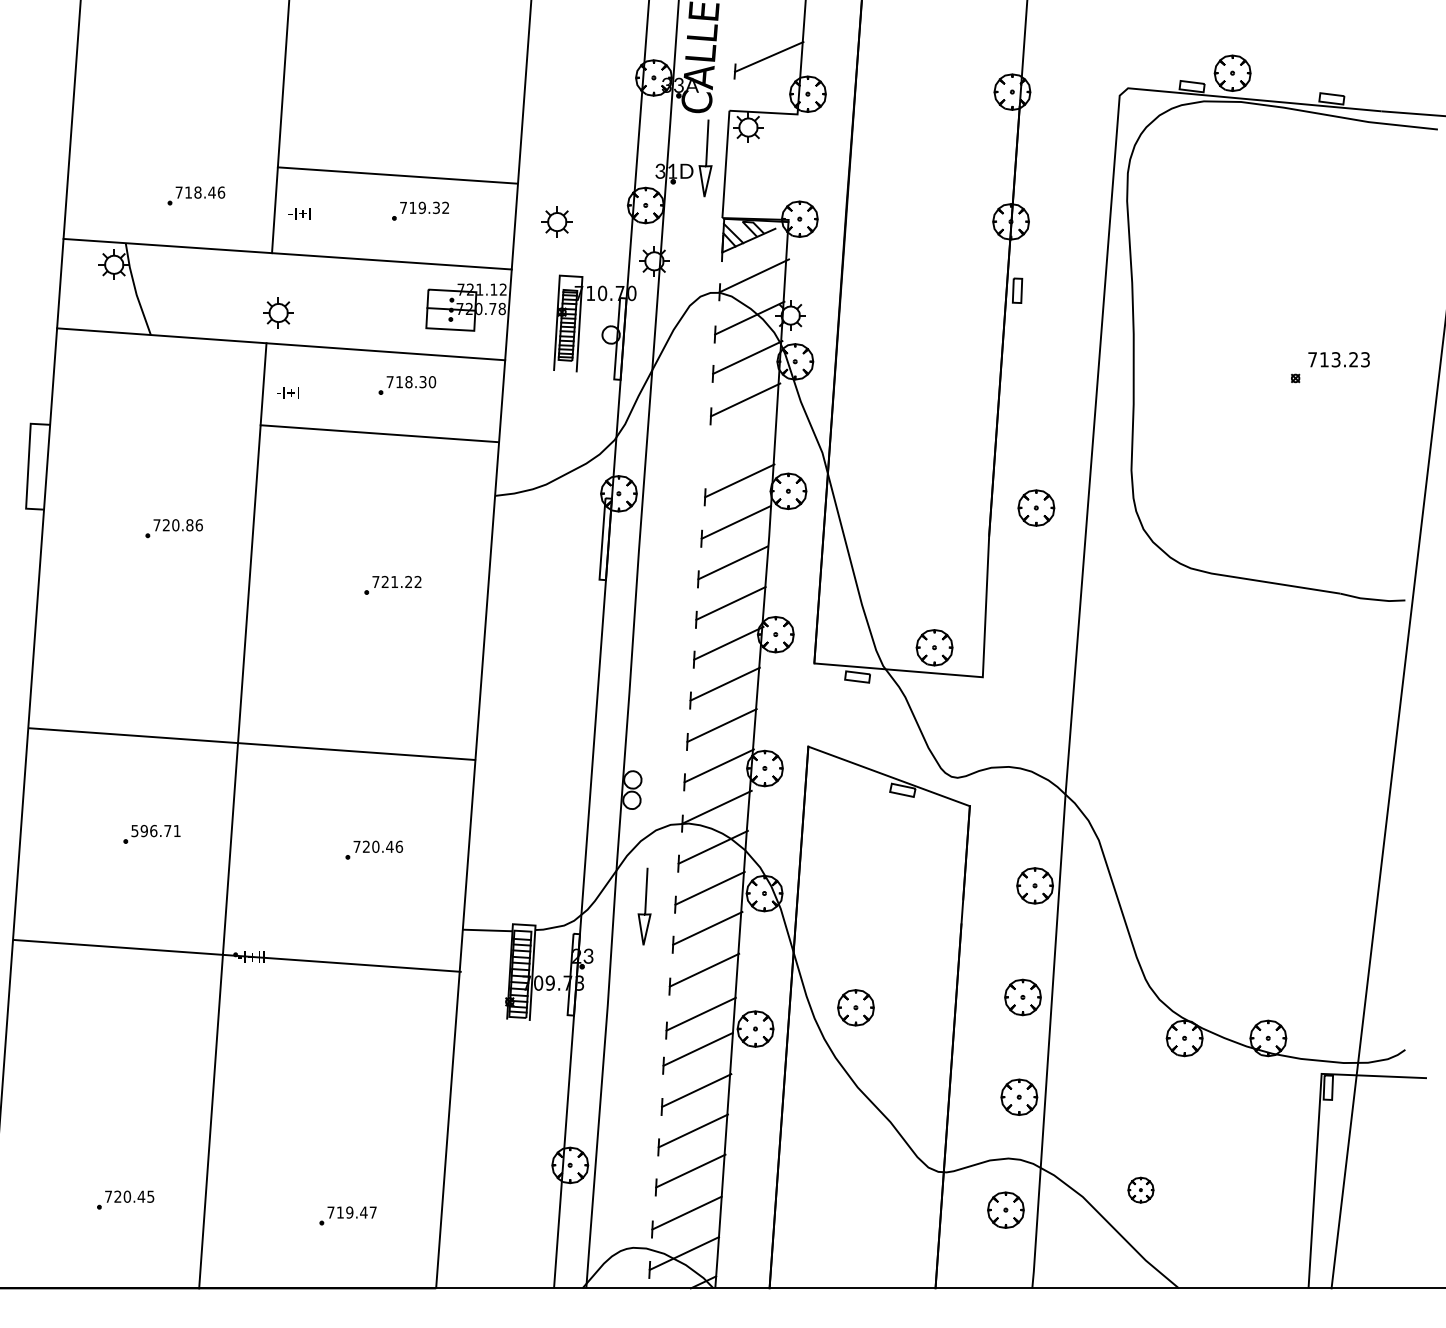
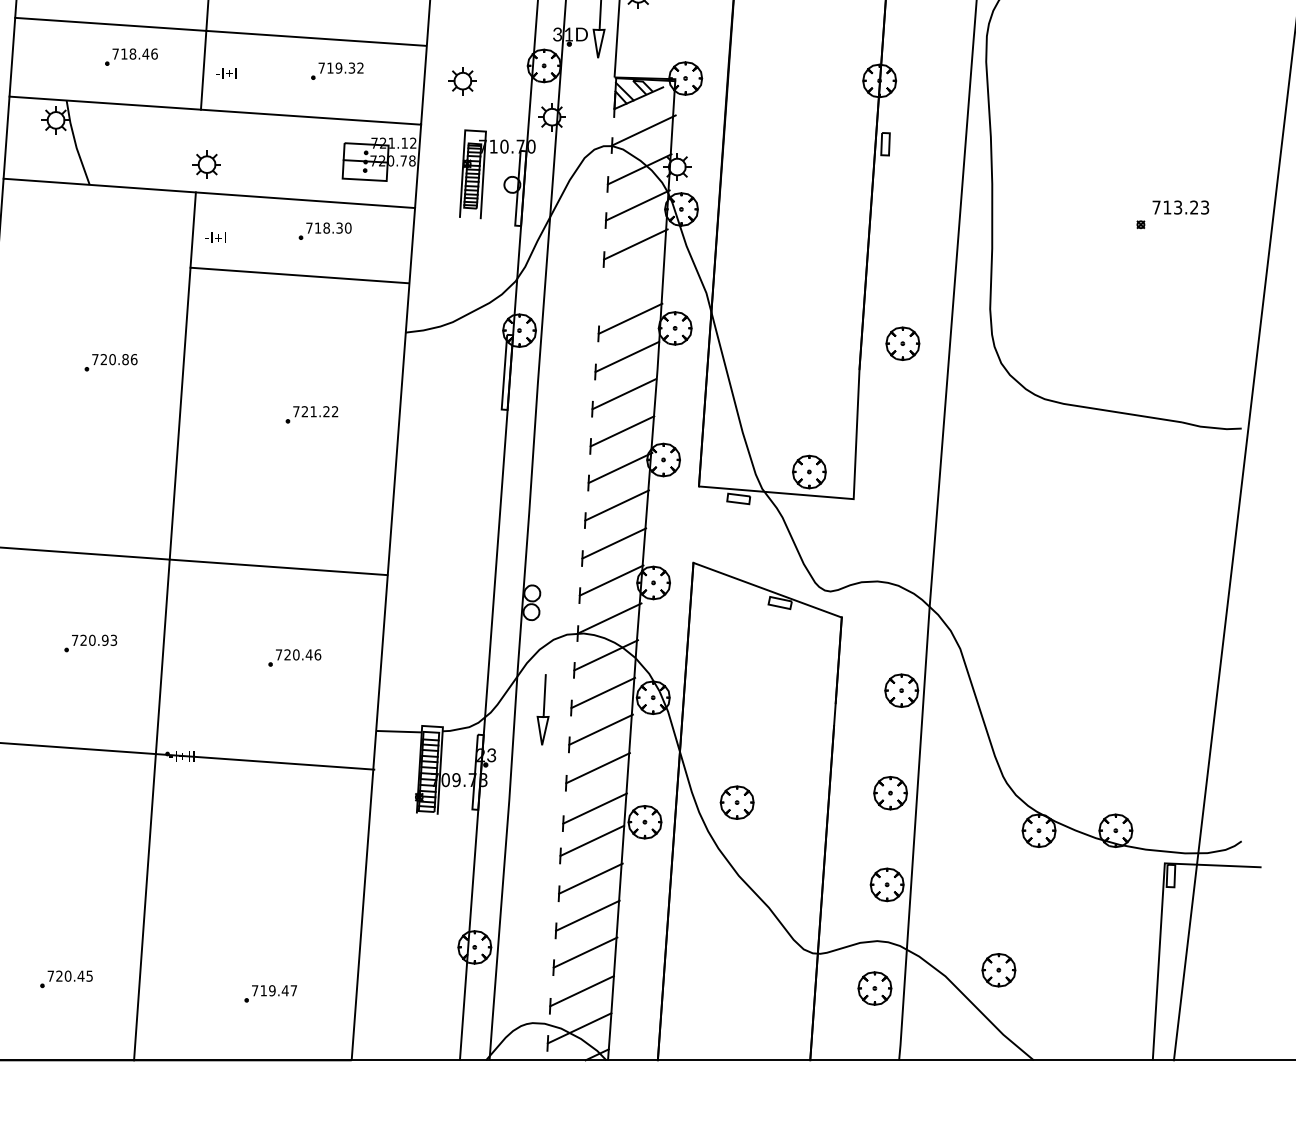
line: (173, 160) -> (110, 24), added
text: (155, 830) -> (93, 639), 596.71 -> 720.93
part: (1140, 1189) -> (998, 969), size x1.43

